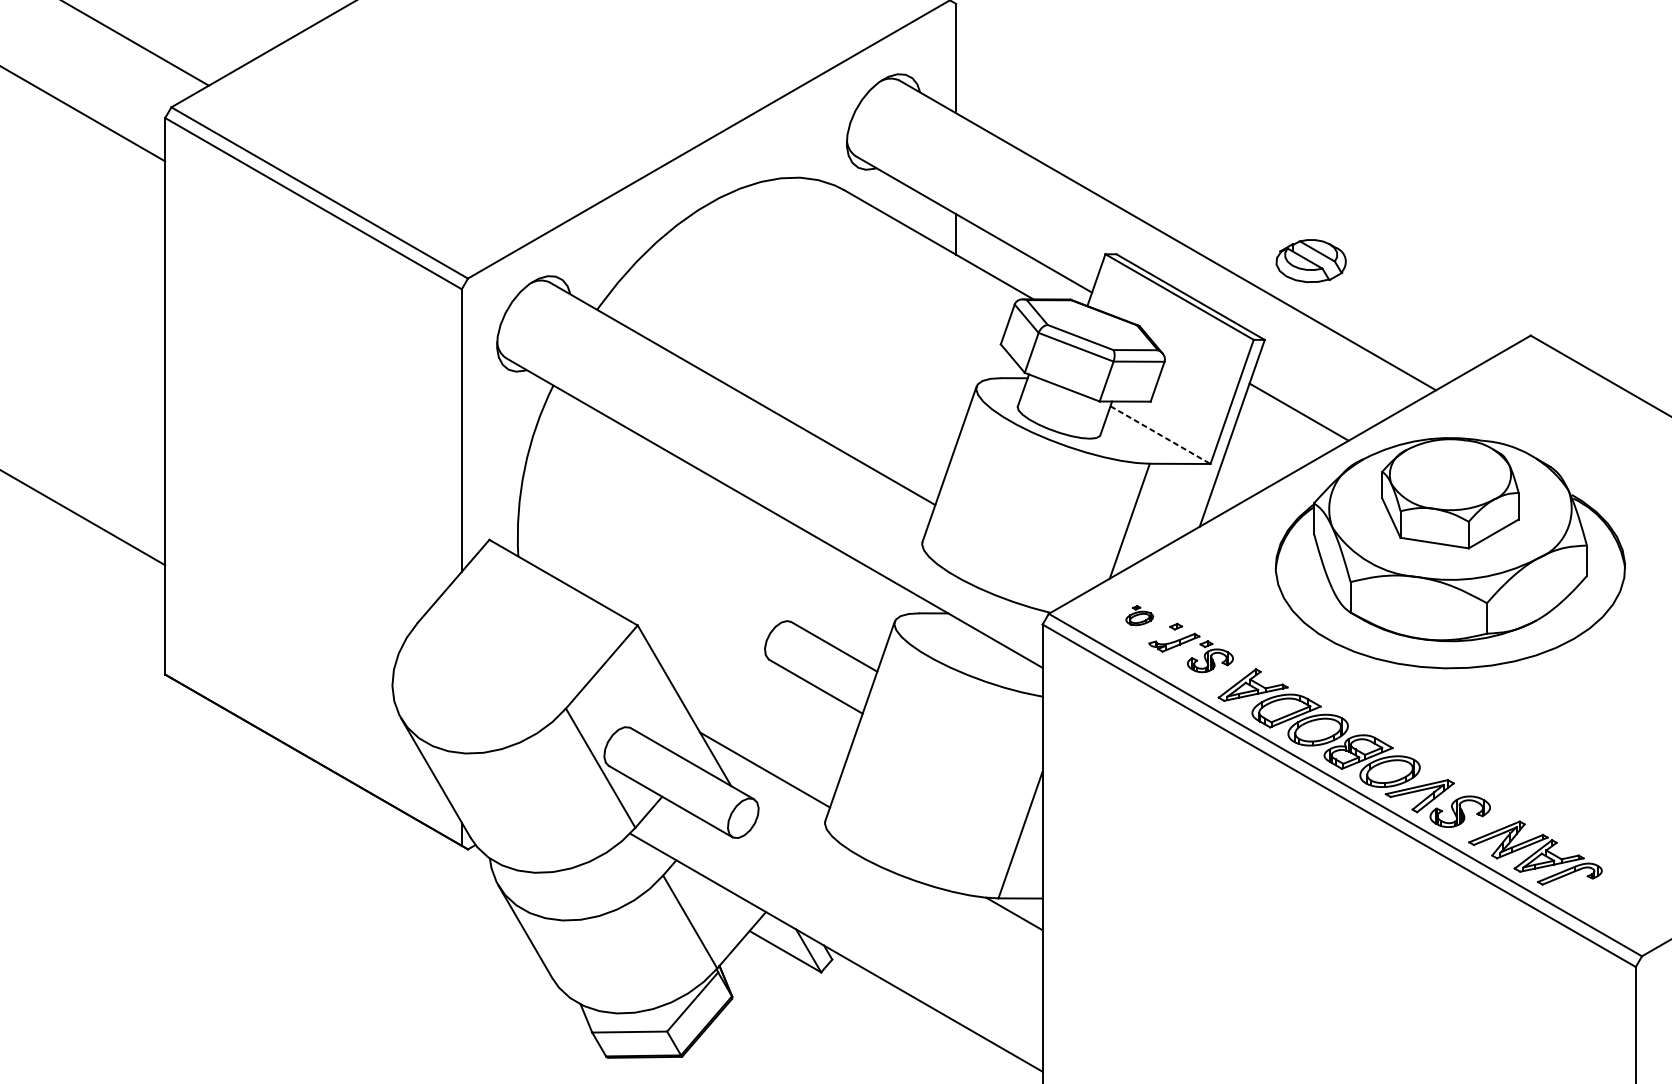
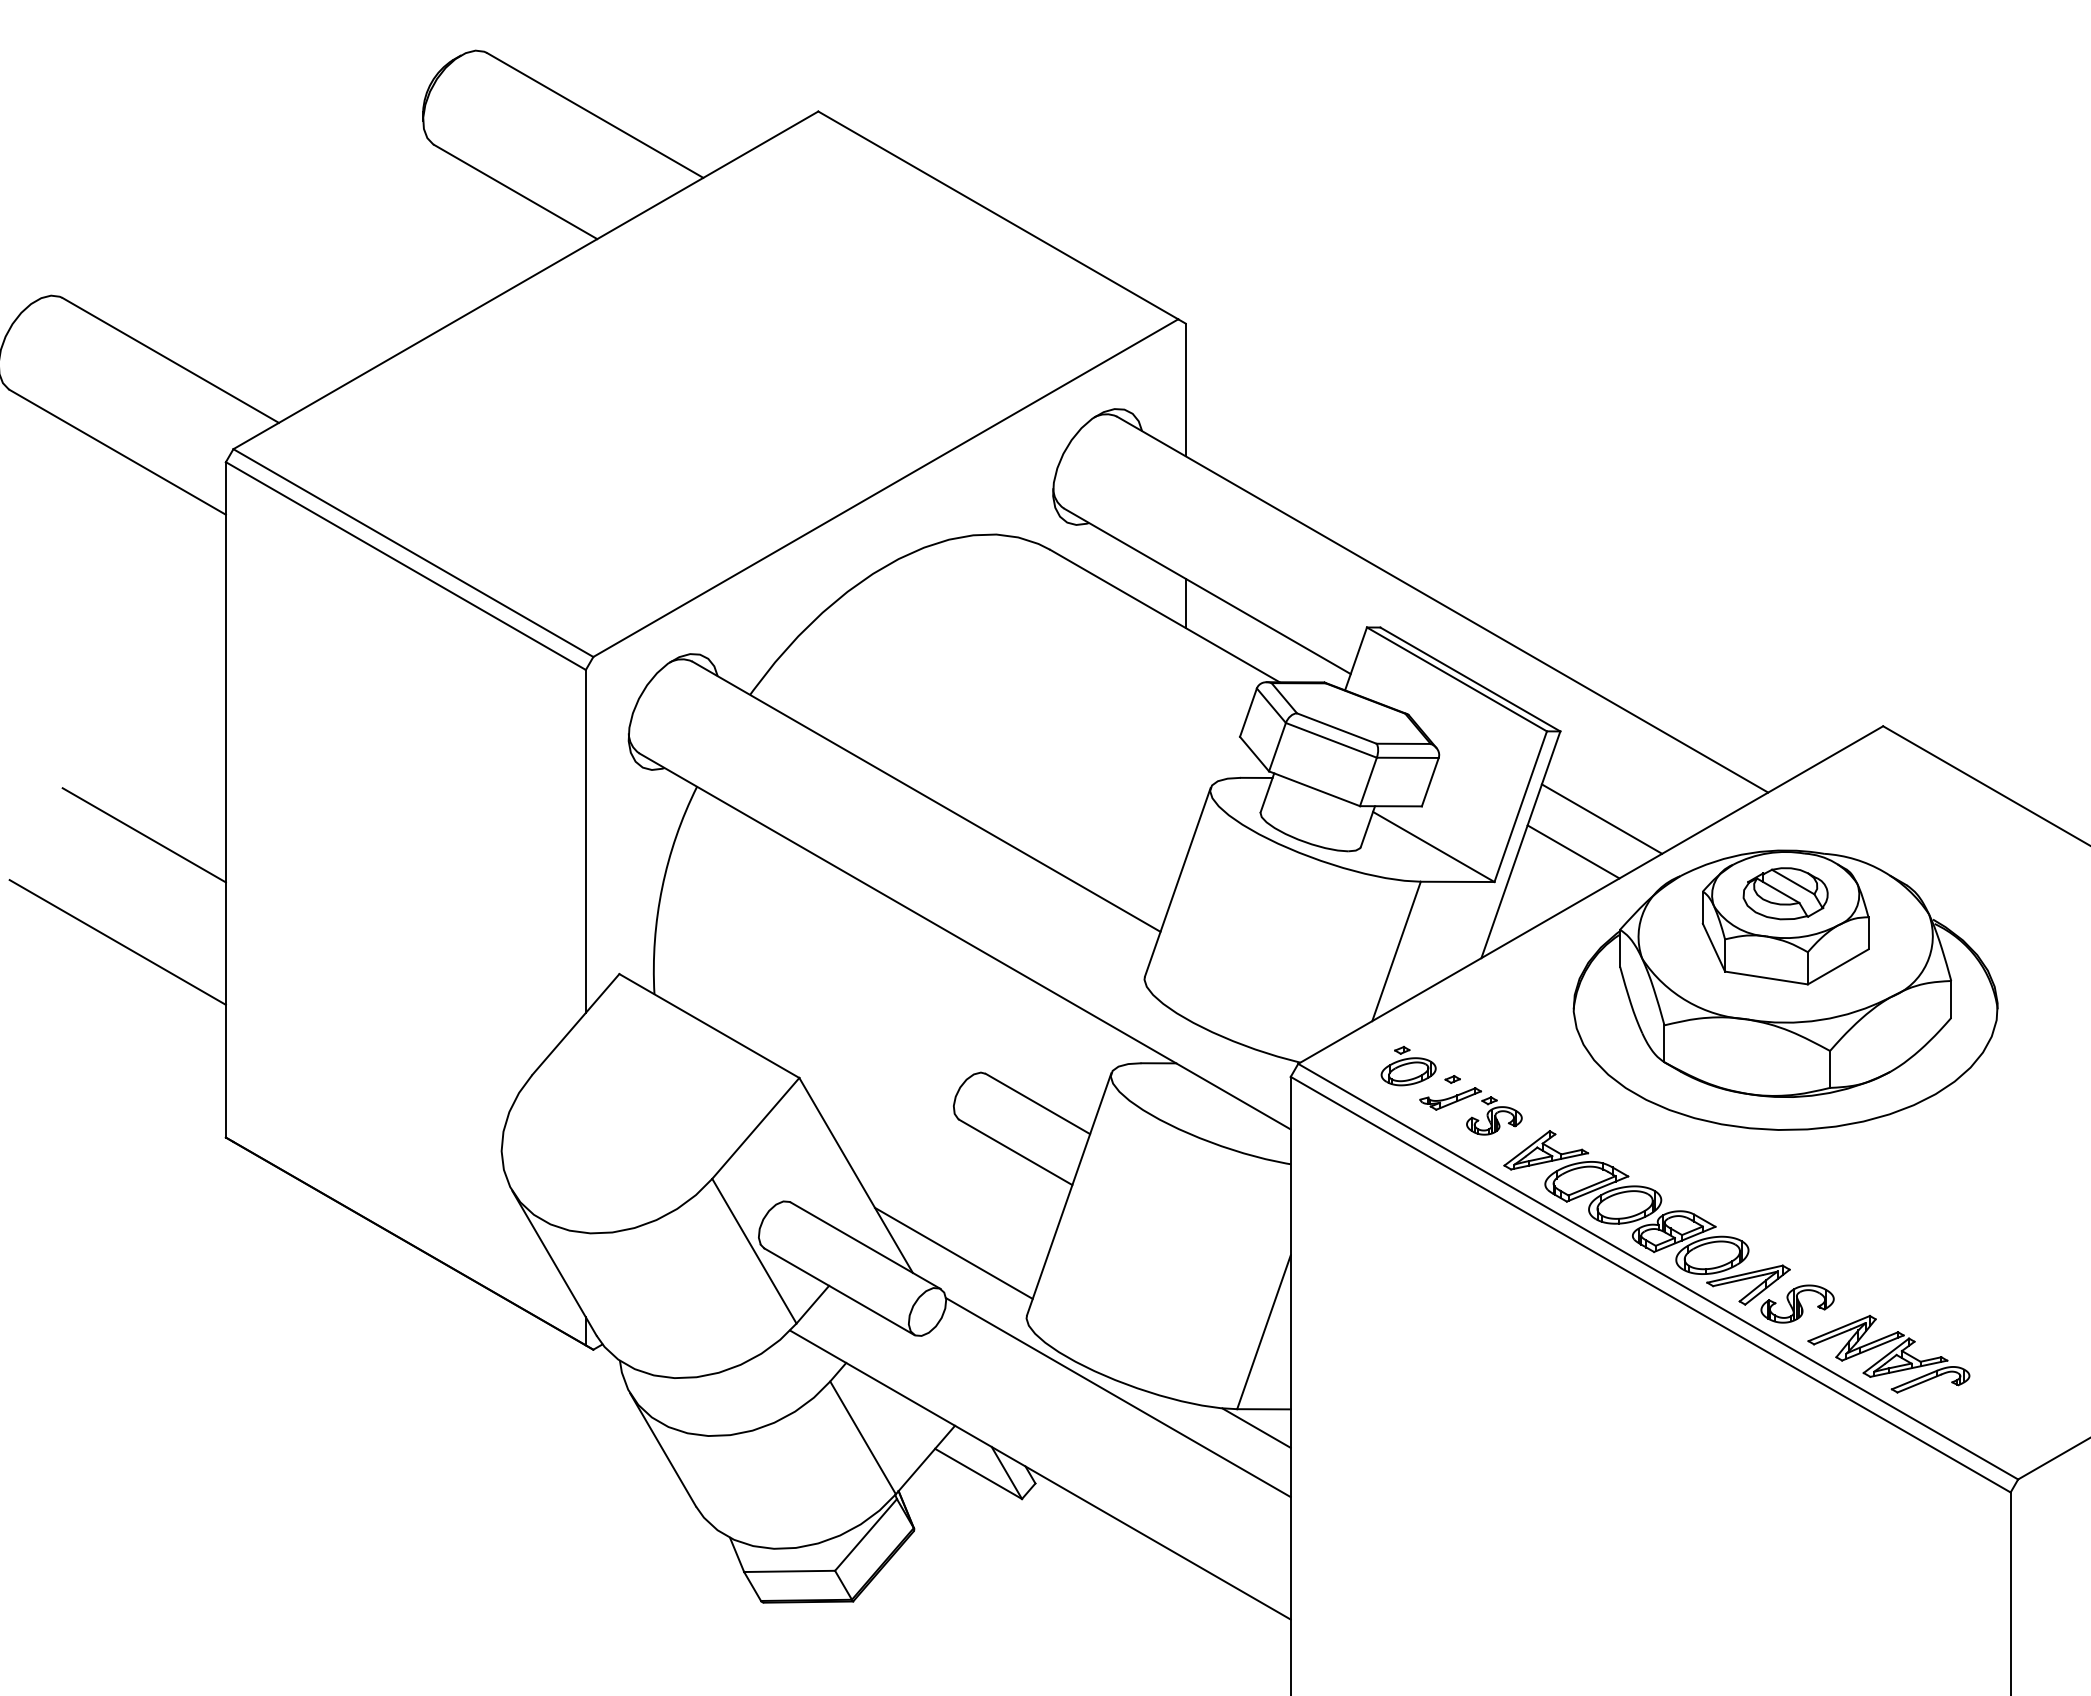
part: (1311, 260) -> (1785, 893), moved
line: (97, 425) -> (143, 835), added
line: (1161, 435) -> (1434, 847), dashed -> solid
line: (1275, 438) -> (1573, 851), added
part: (1139, 615) -> (1408, 1065), size x1.67
line: (900, 888) -> (1118, 1397), added

